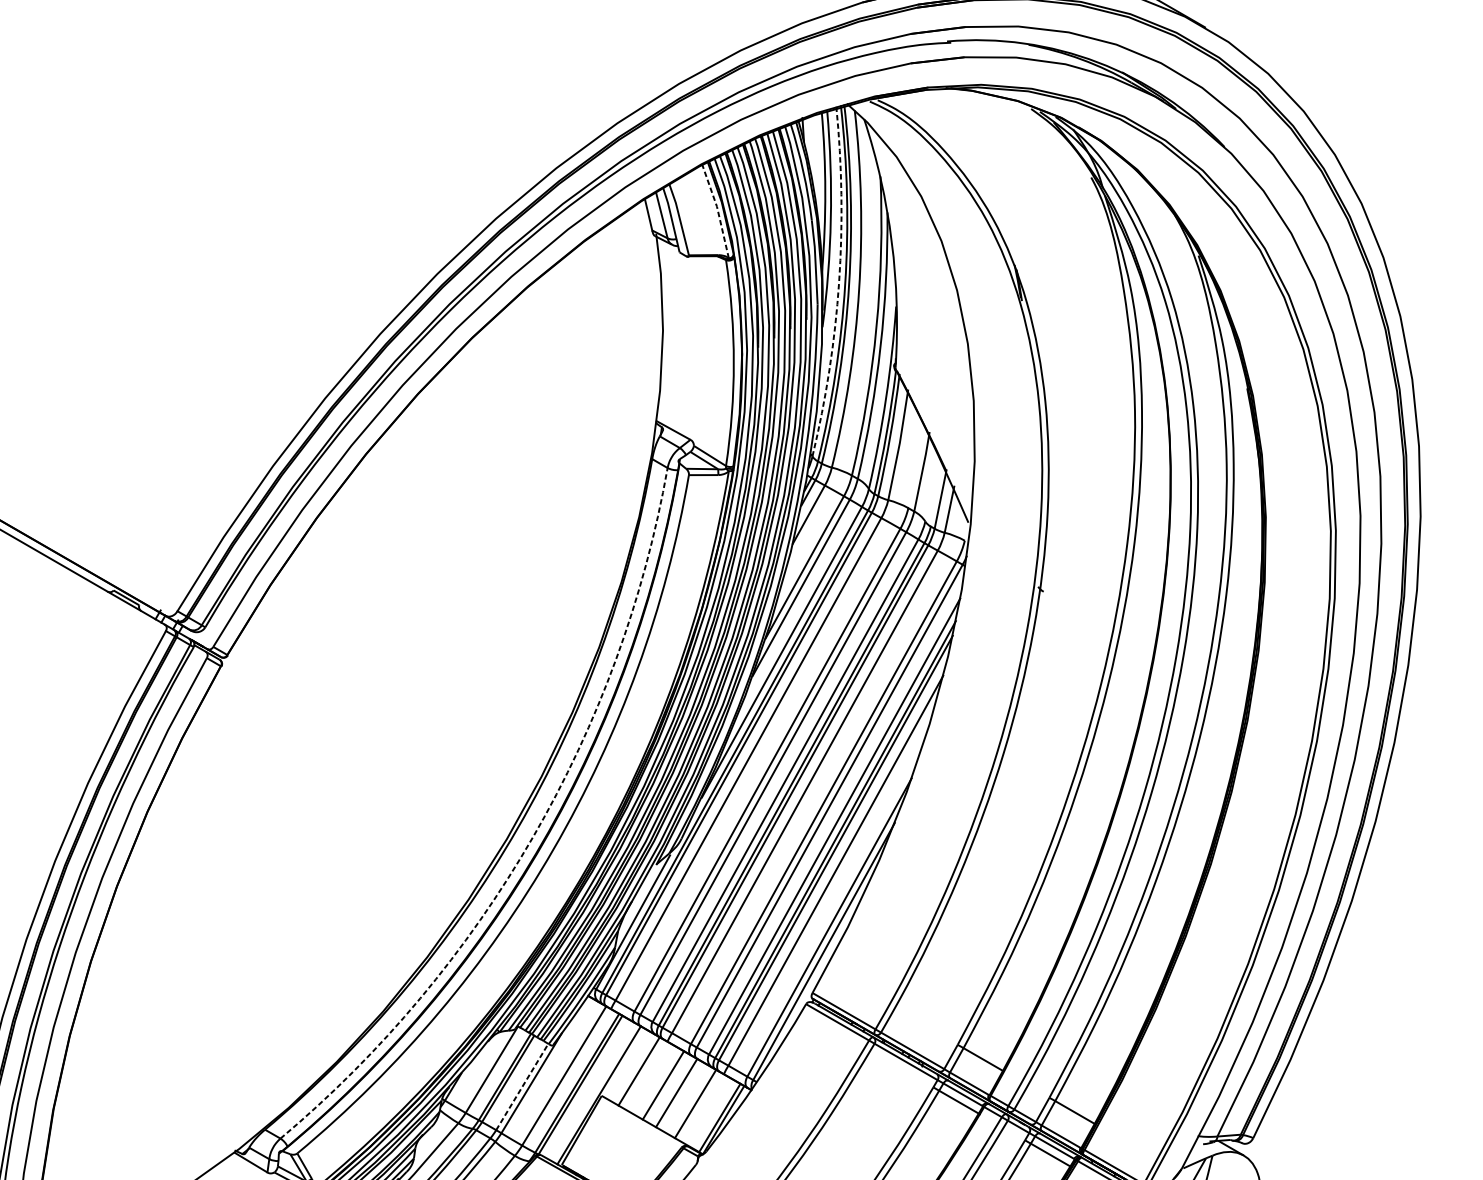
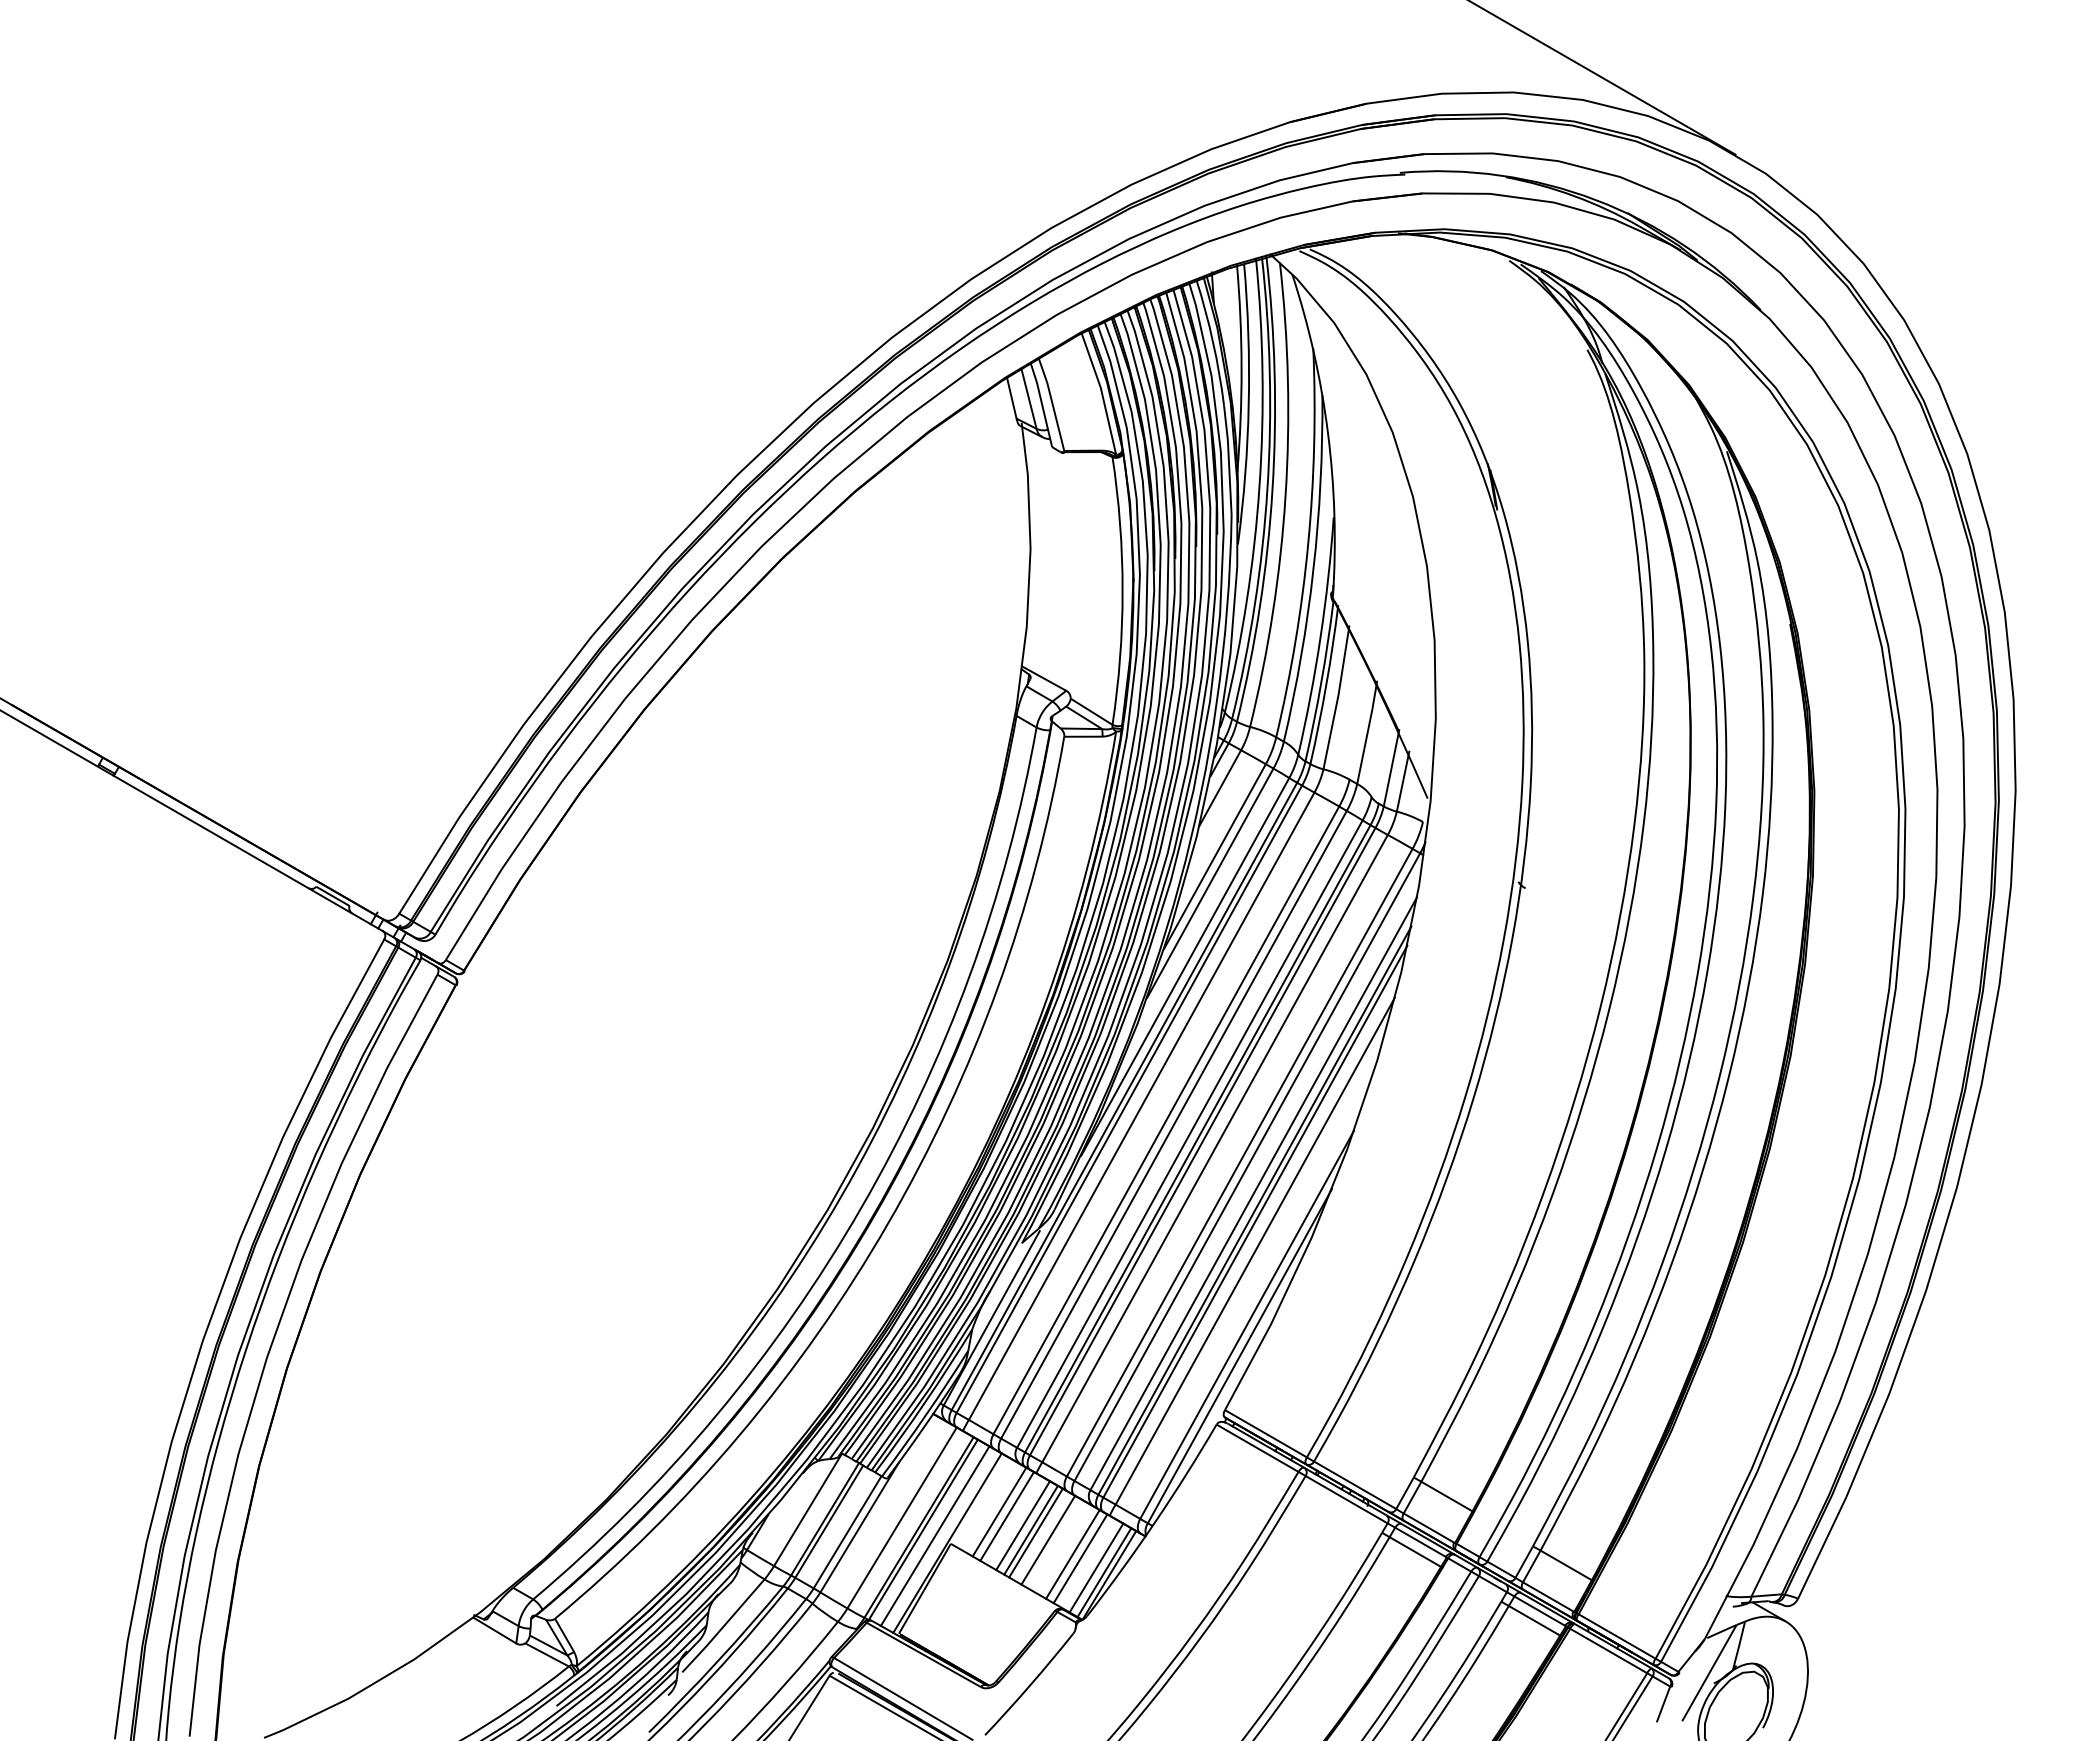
line: (717, 210) -> (1101, 392), dashed -> solid
arc: (839, 282) -> (1259, 486), dashed -> solid
arc: (532, 837) -> (861, 1207), dashed -> solid
line: (645, 1074) -> (1007, 1516), added
line: (656, 1081) -> (1022, 1525), added
line: (522, 1087) -> (847, 1532), dashed -> solid
line: (666, 1087) -> (1035, 1532), added
line: (589, 1089) -> (934, 1535), added
line: (701, 1107) -> (1080, 1558), added
line: (713, 1114) -> (1096, 1567), added

